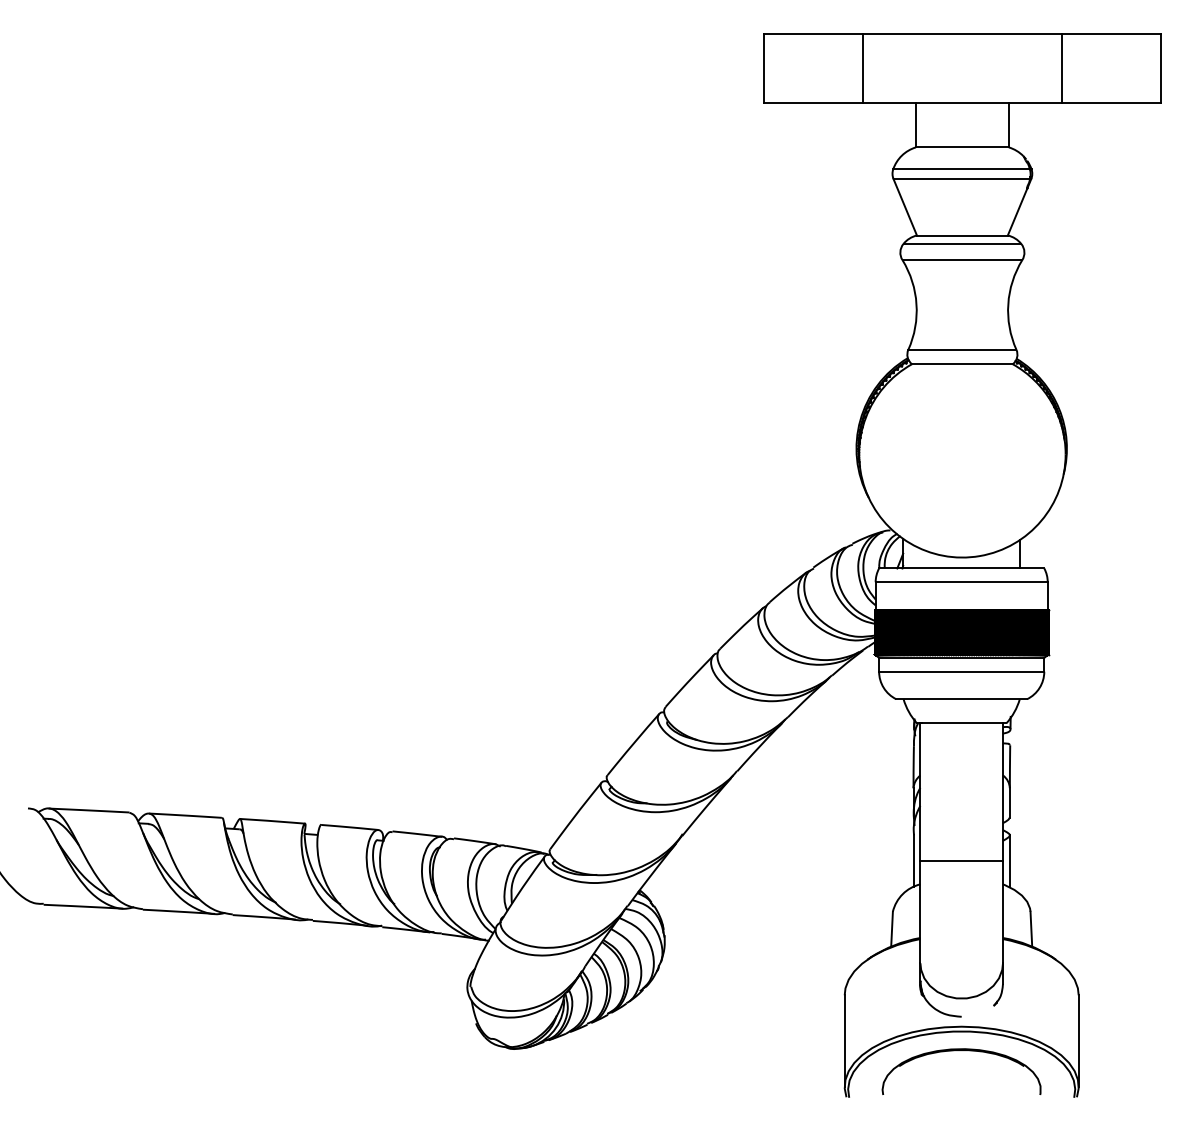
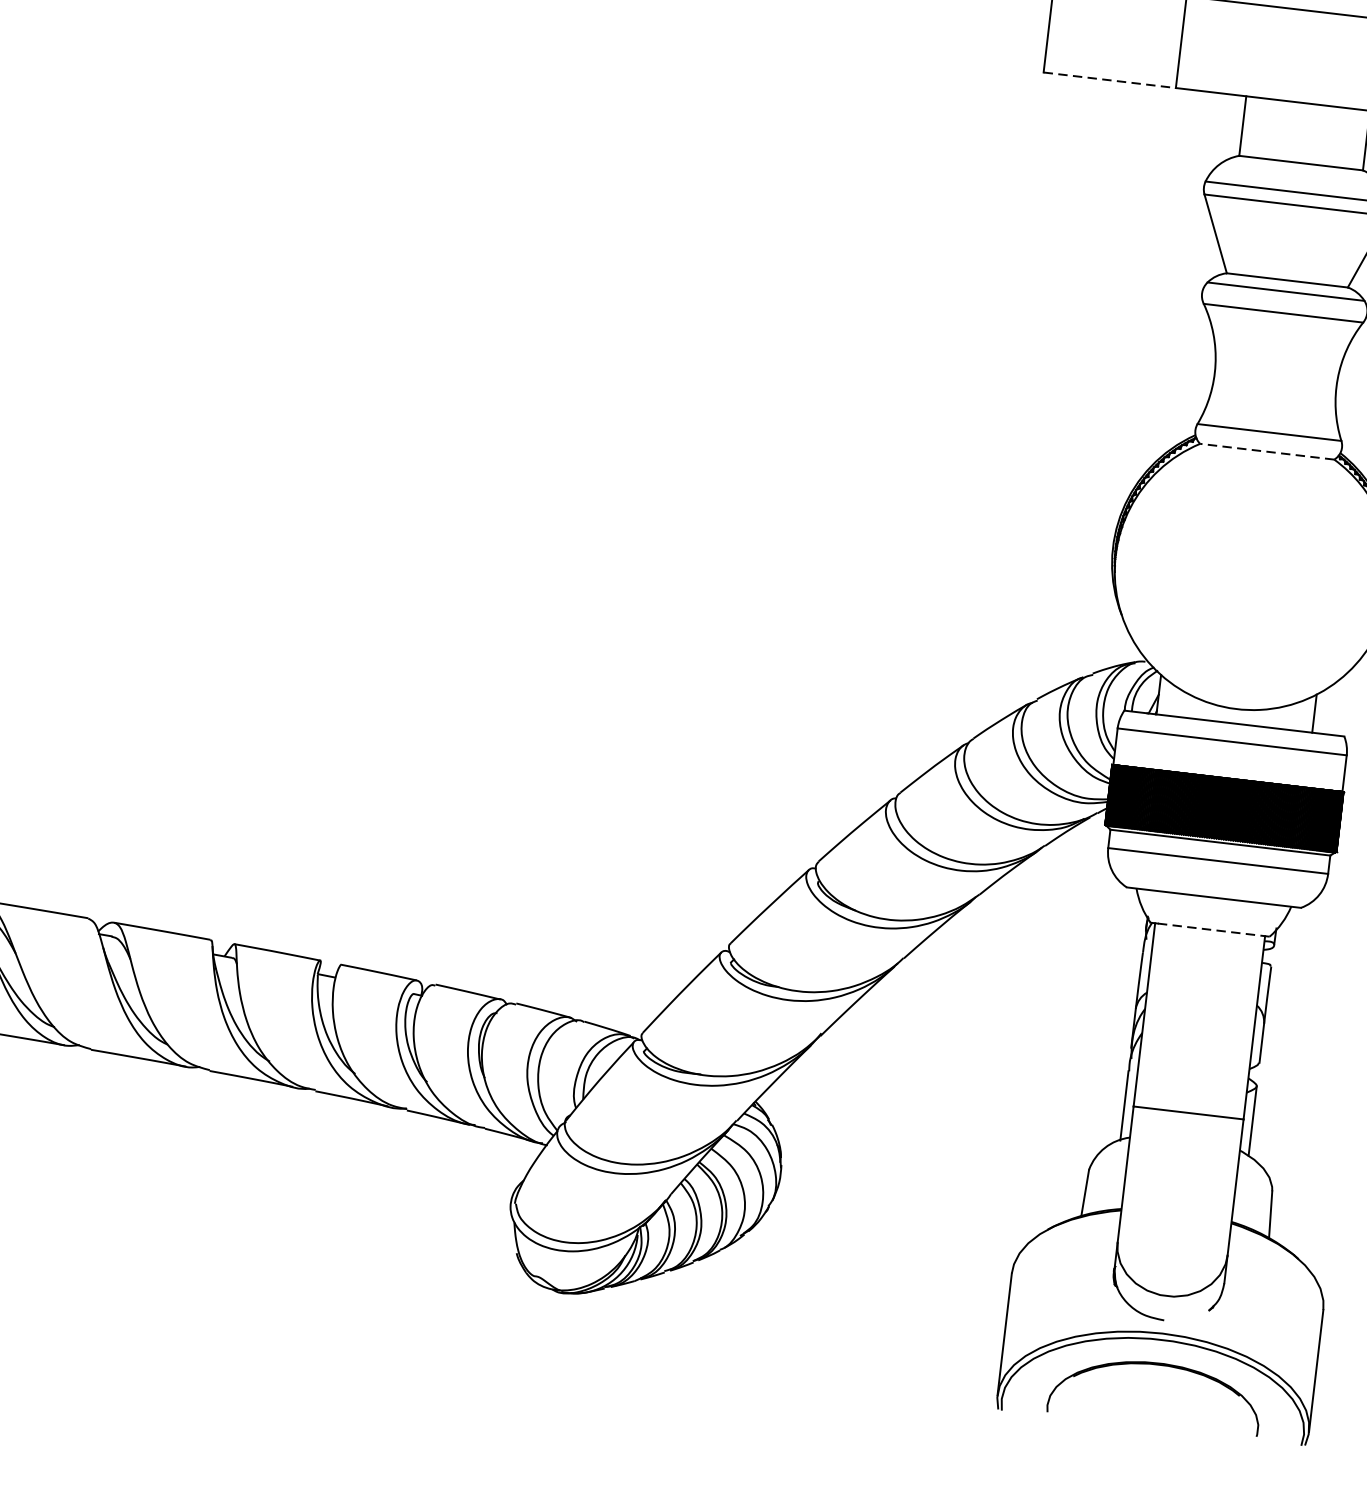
line: (813, 102) -> (1109, 80), solid -> dashed
line: (961, 364) -> (1265, 451), solid -> dashed
line: (964, 723) -> (1213, 930), solid -> dashed

